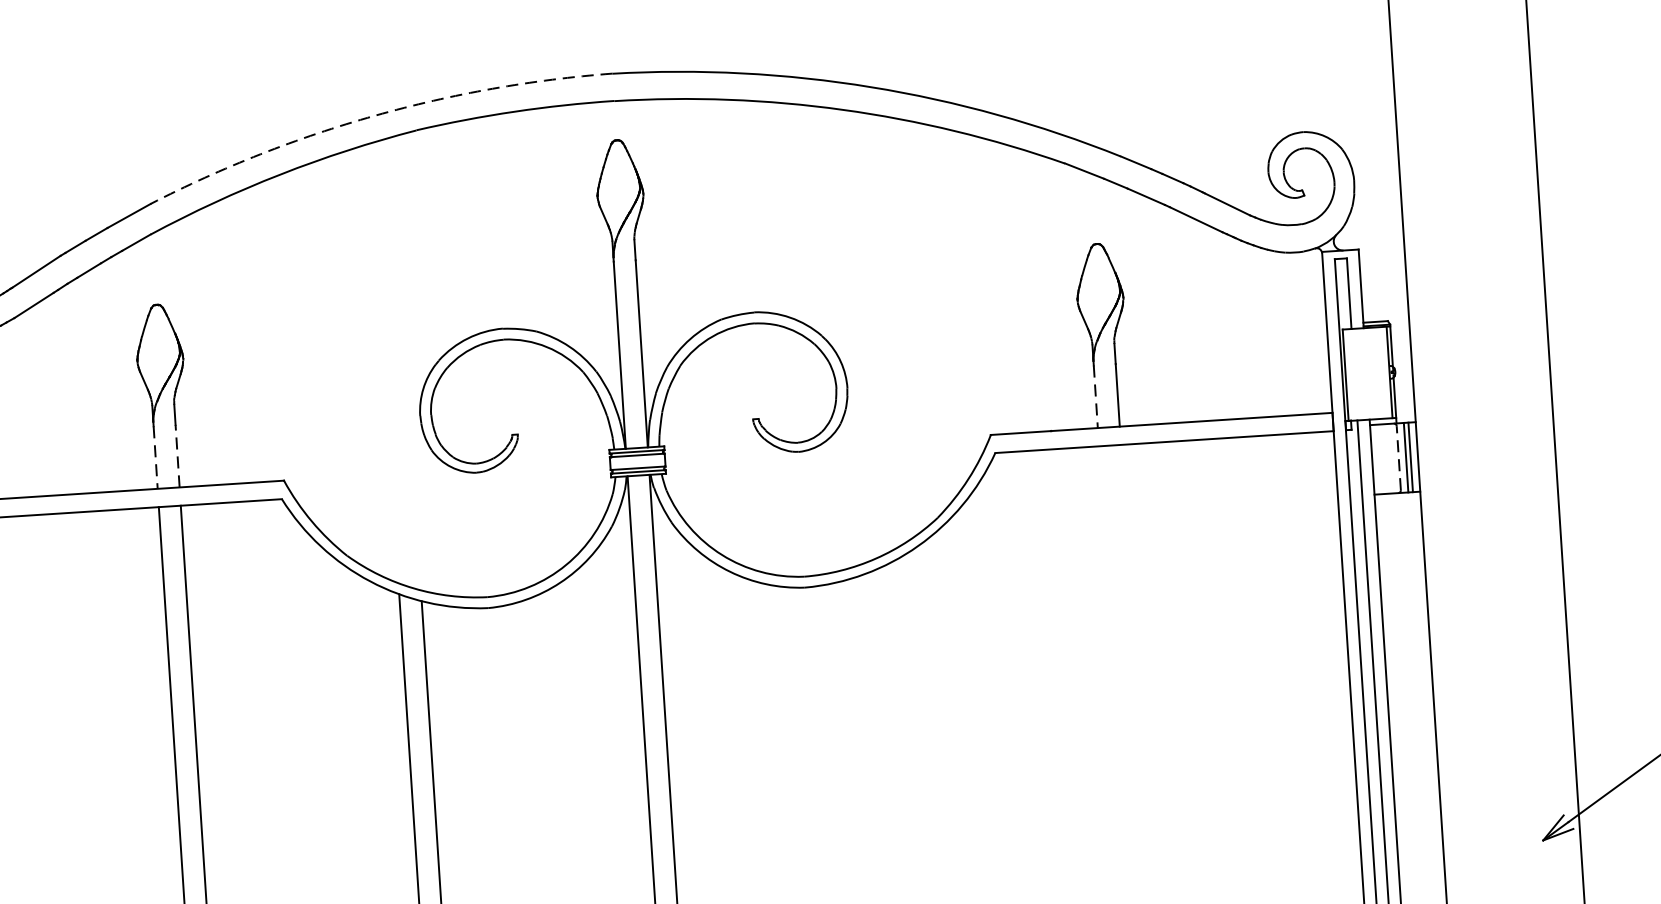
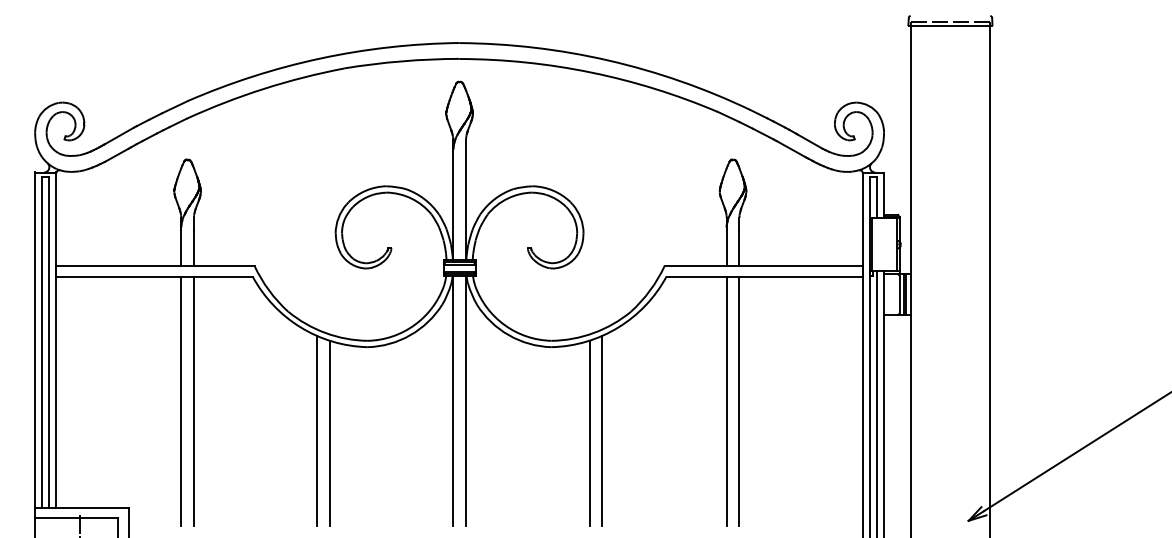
arc: (374, 115) -> (320, 58), dashed -> solid
line: (1095, 398) -> (726, 248), dashed -> solid
line: (178, 455) -> (194, 247), dashed -> solid
line: (156, 458) -> (181, 248), dashed -> solid
line: (1398, 458) -> (899, 294), dashed -> solid
line: (1134, 658) -> (739, 400), added
line: (1112, 660) -> (726, 400), added
line: (902, 725) -> (602, 430), added
line: (879, 730) -> (589, 432), added

